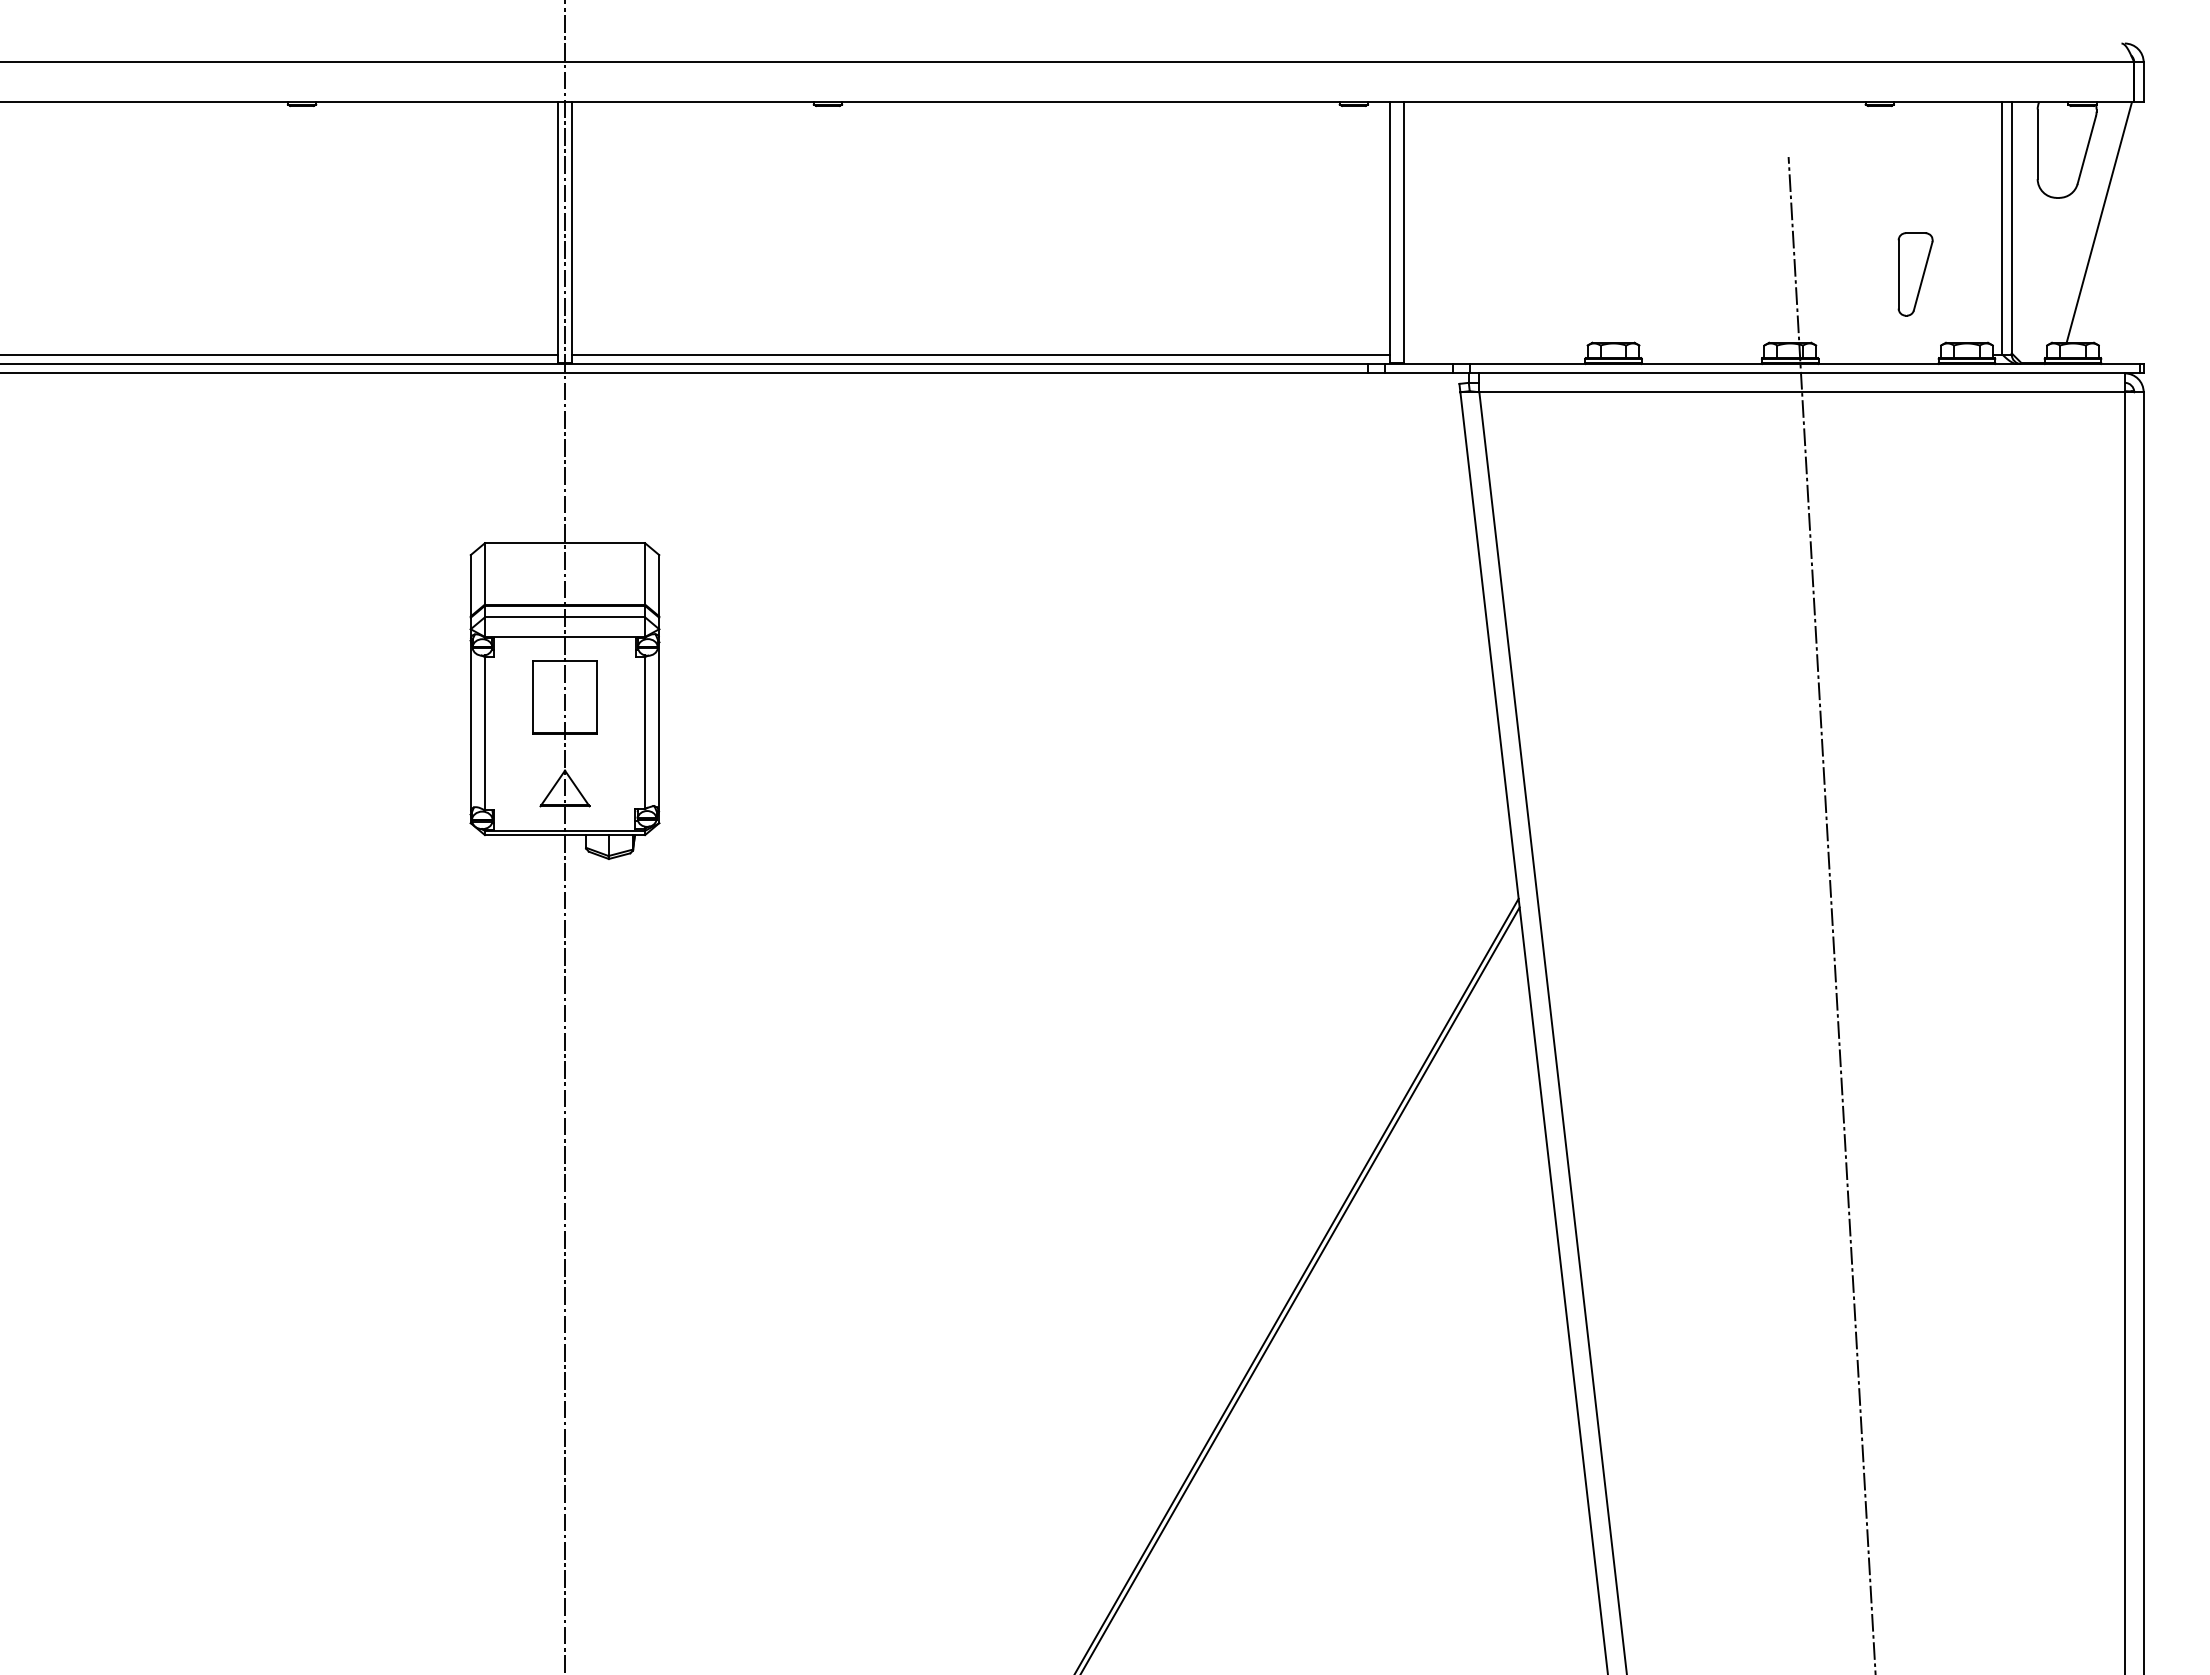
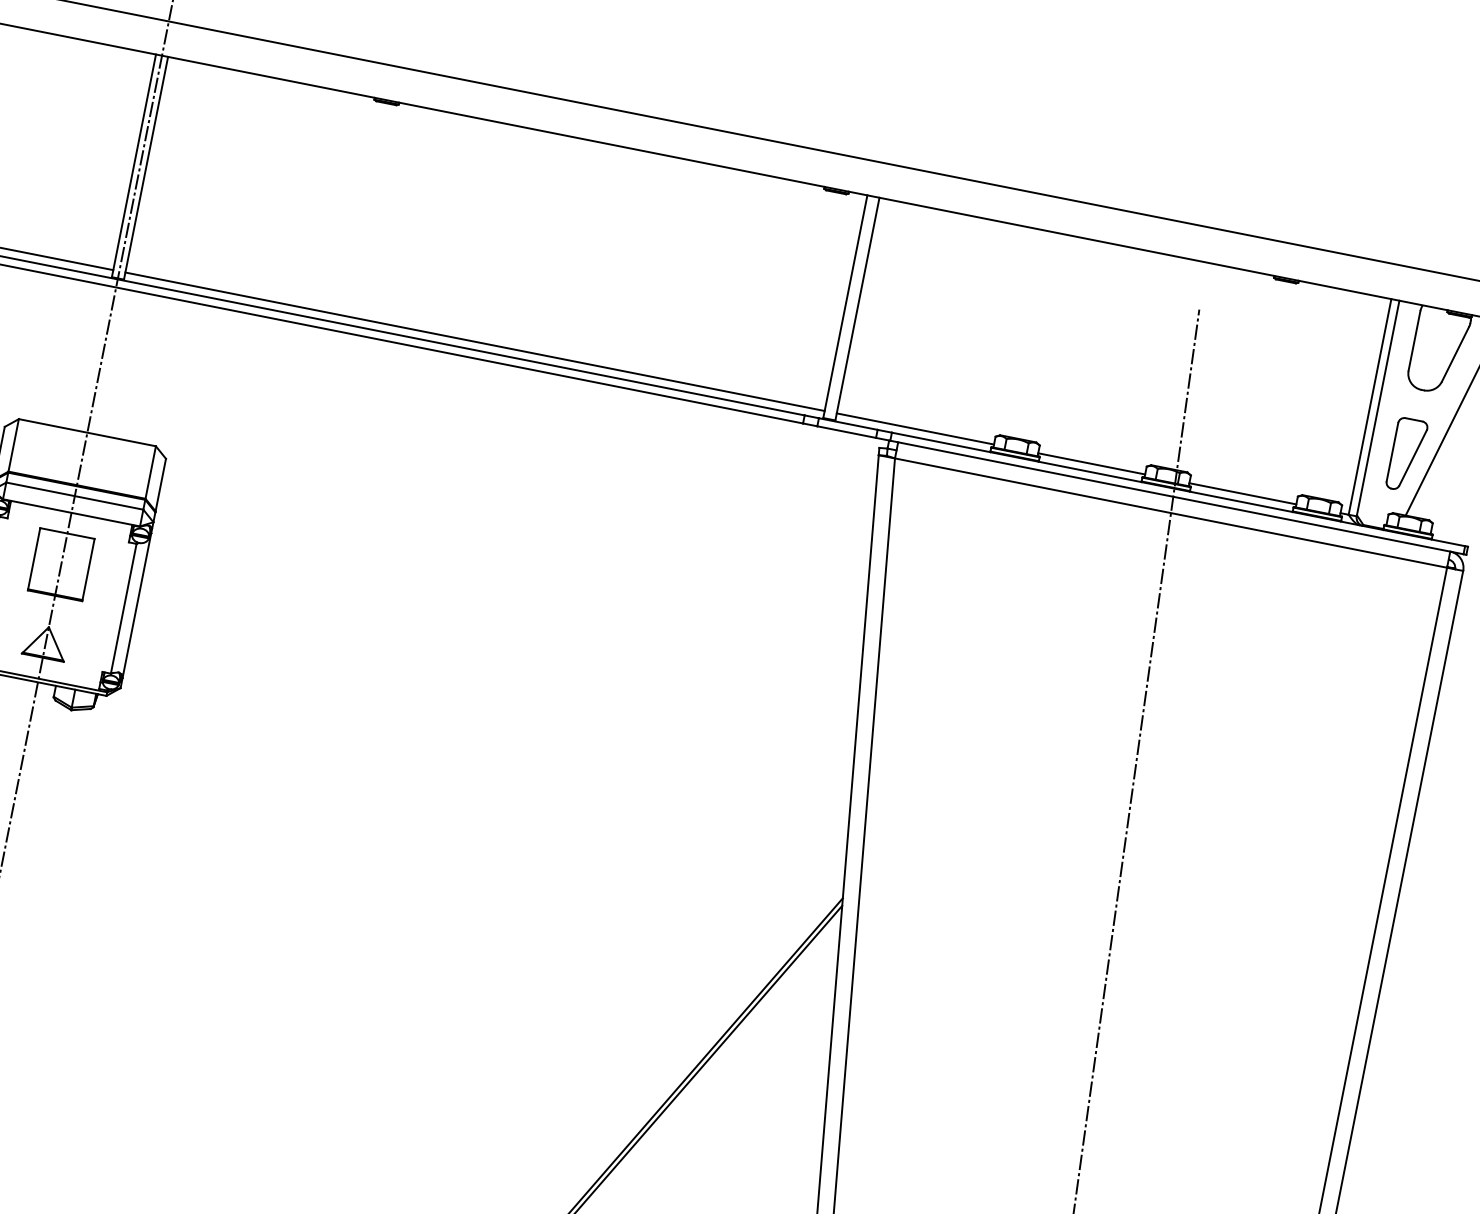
part: (1915, 274) -> (1406, 455), moved
line: (1495, 354) -> (915, 428), added
line: (1701, 354) -> (1091, 463), added
line: (1878, 354) -> (1242, 493), added

